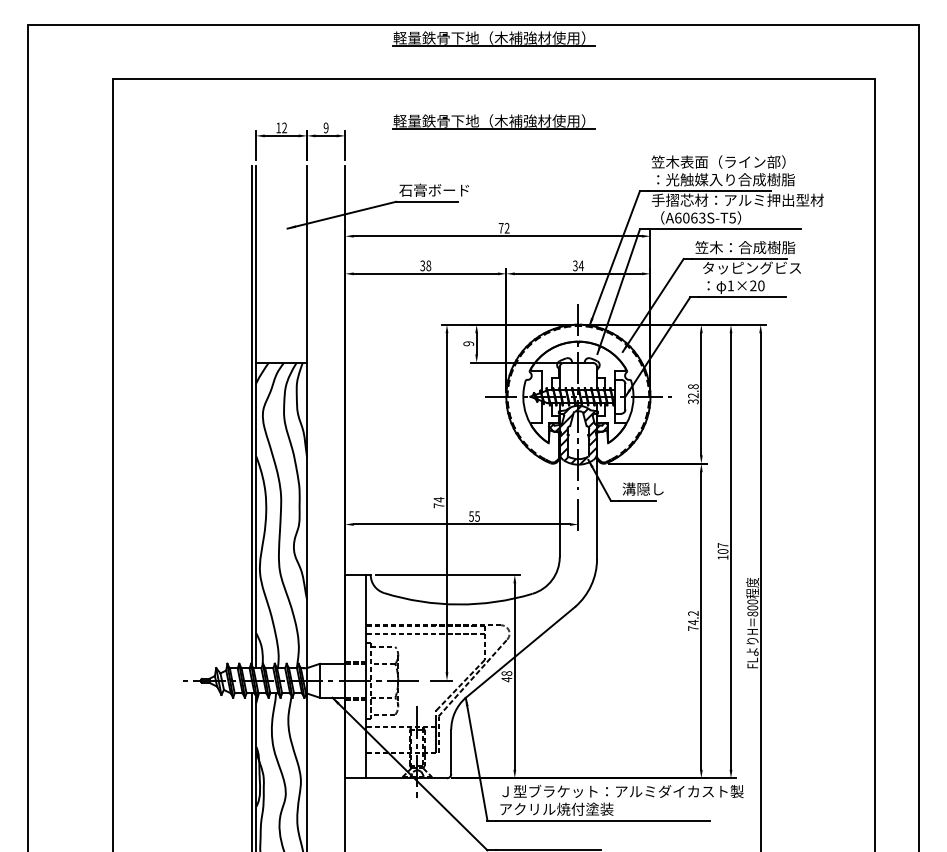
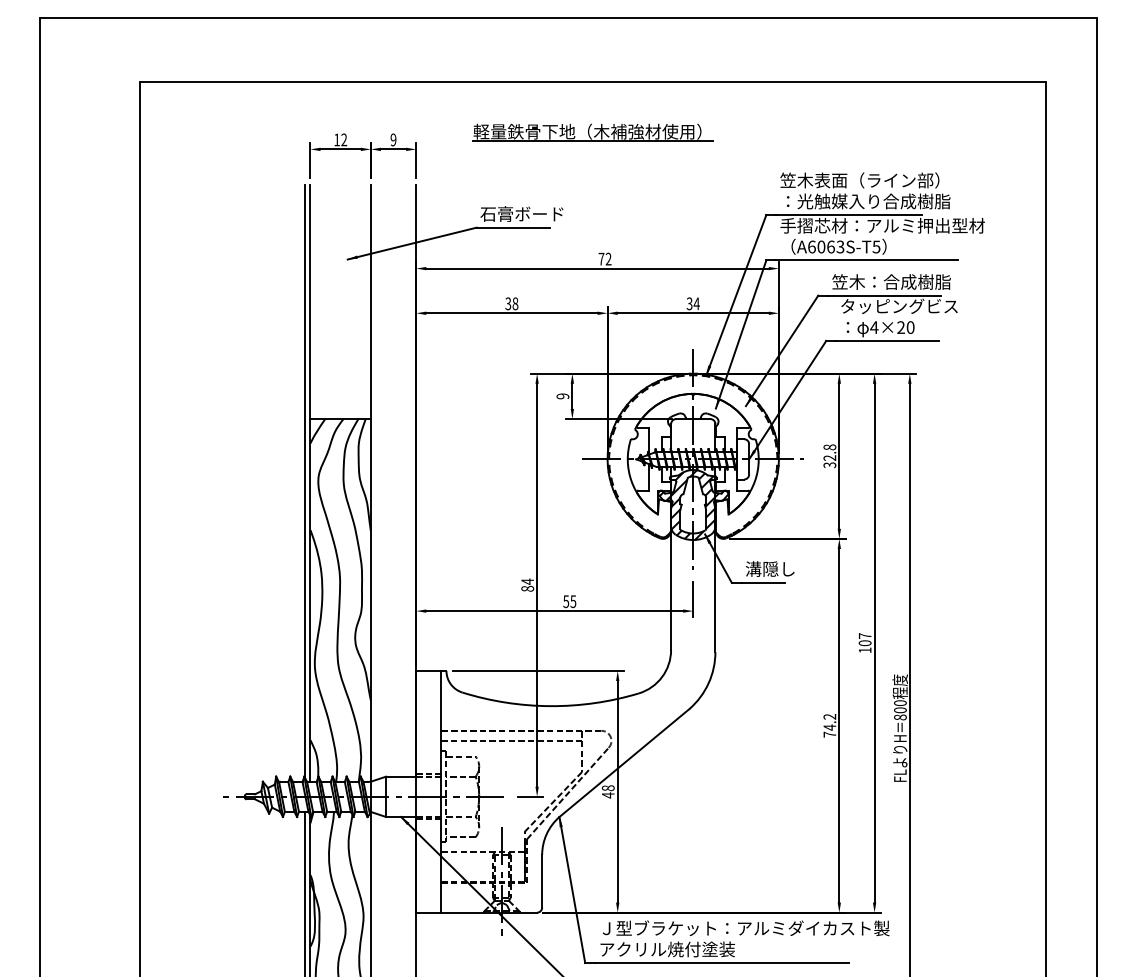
part: (493, 38) -> (592, 33), removed
text: (730, 285) -> (873, 327), 1×20 -> 4×20
text: (438, 505) -> (527, 588), 74 -> 84

